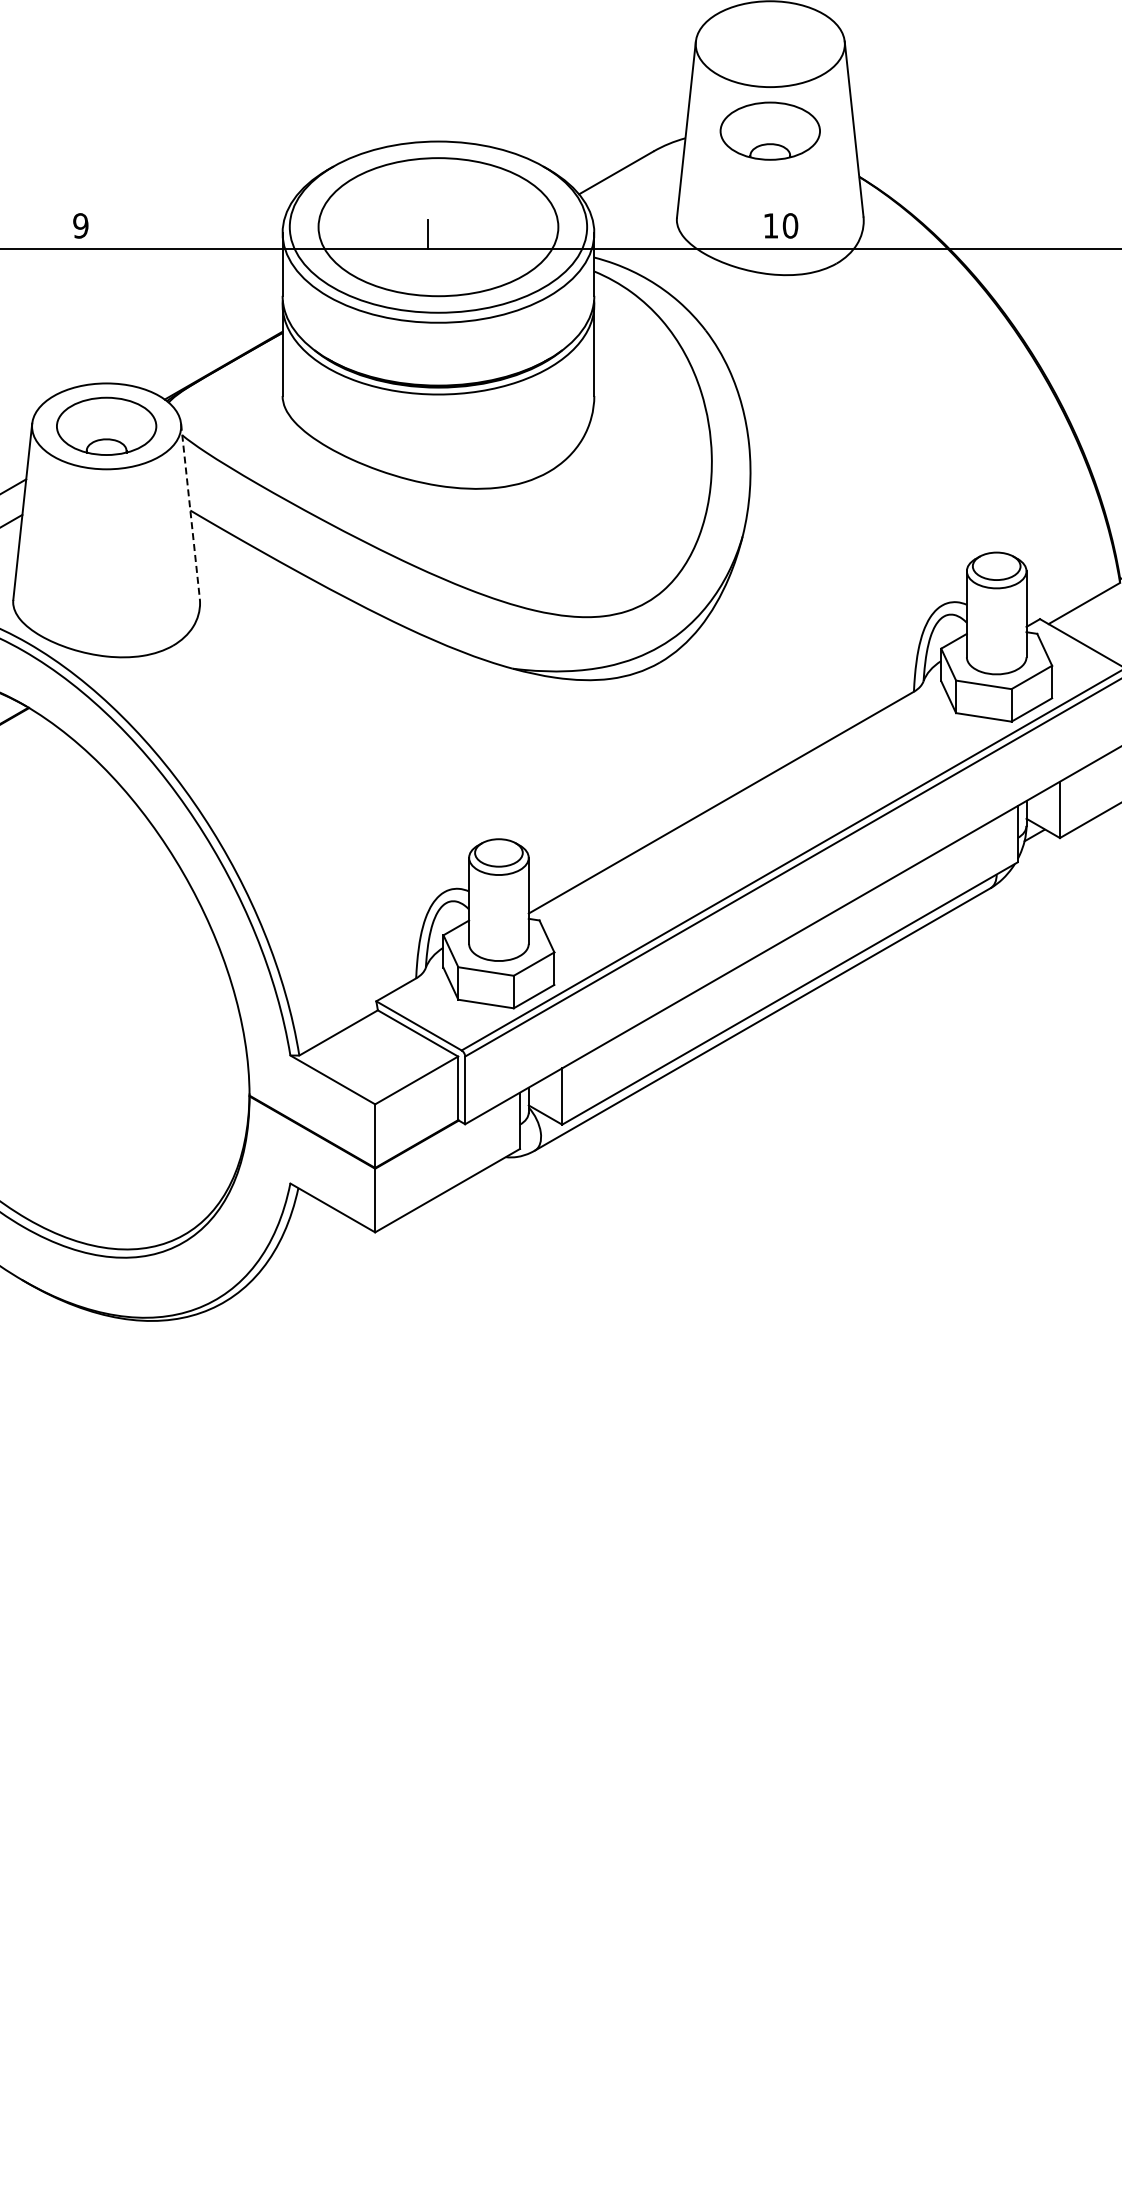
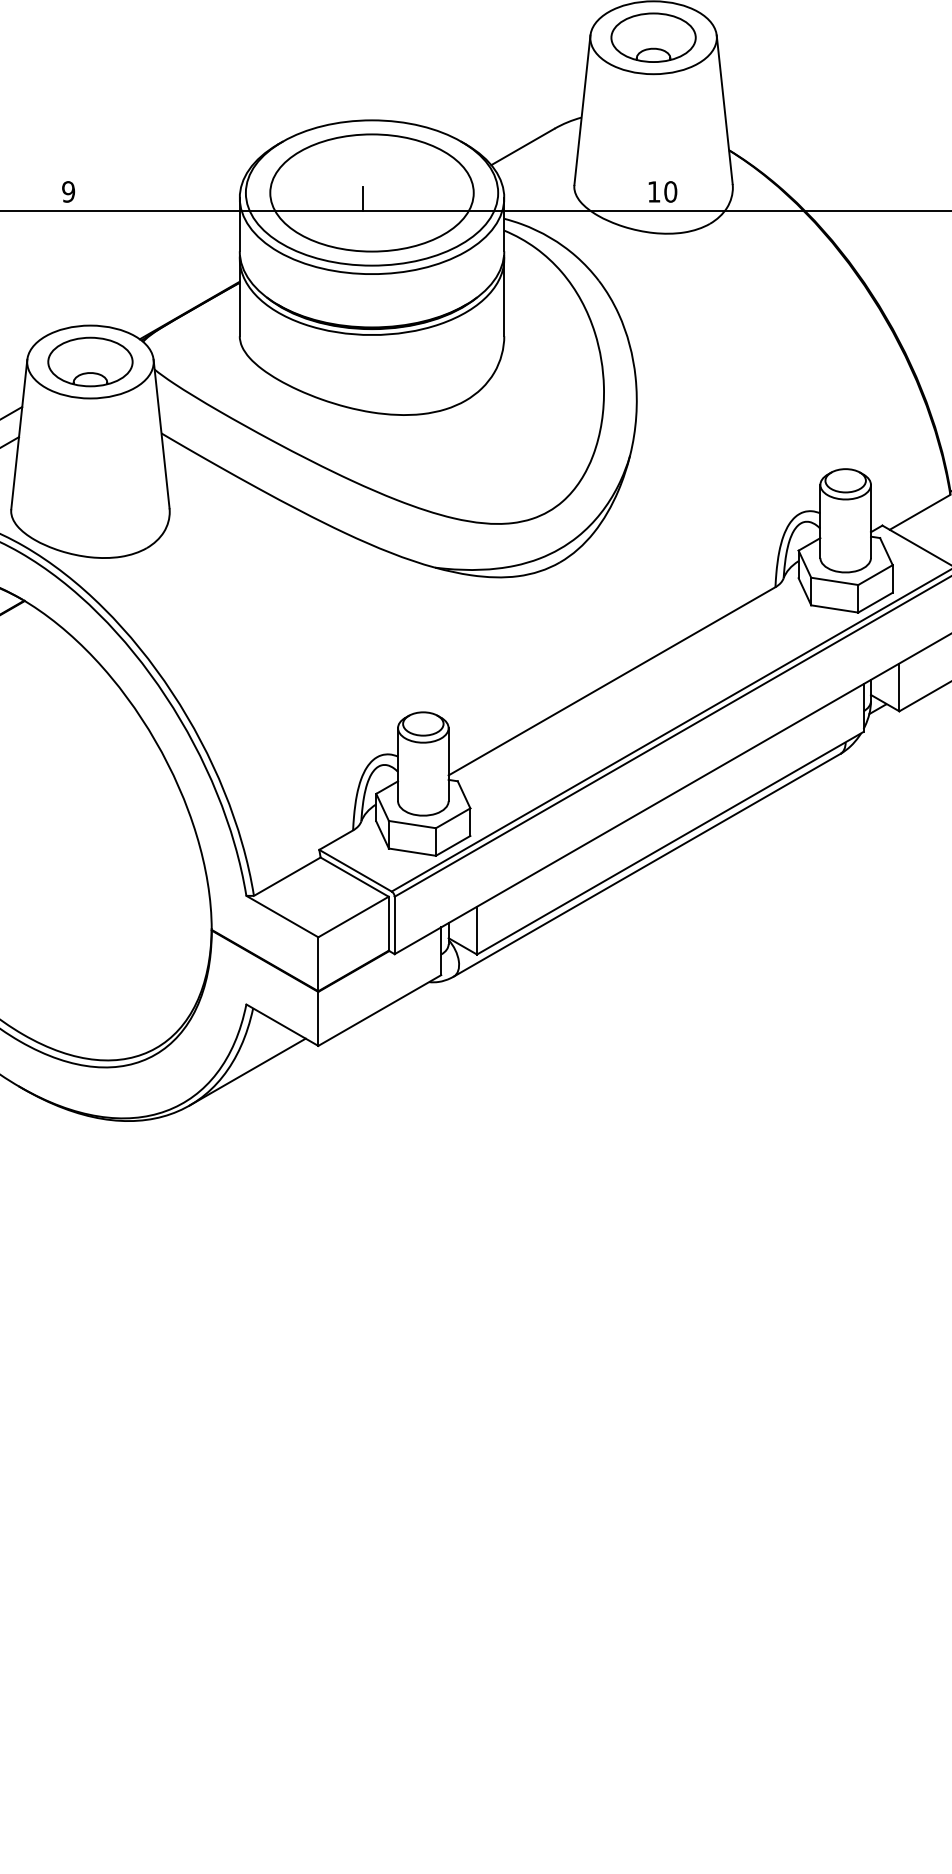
part: (769, 130) -> (652, 37), moved
line: (190, 511) -> (161, 434), dashed -> solid
line: (291, 1262) -> (247, 1071), added

